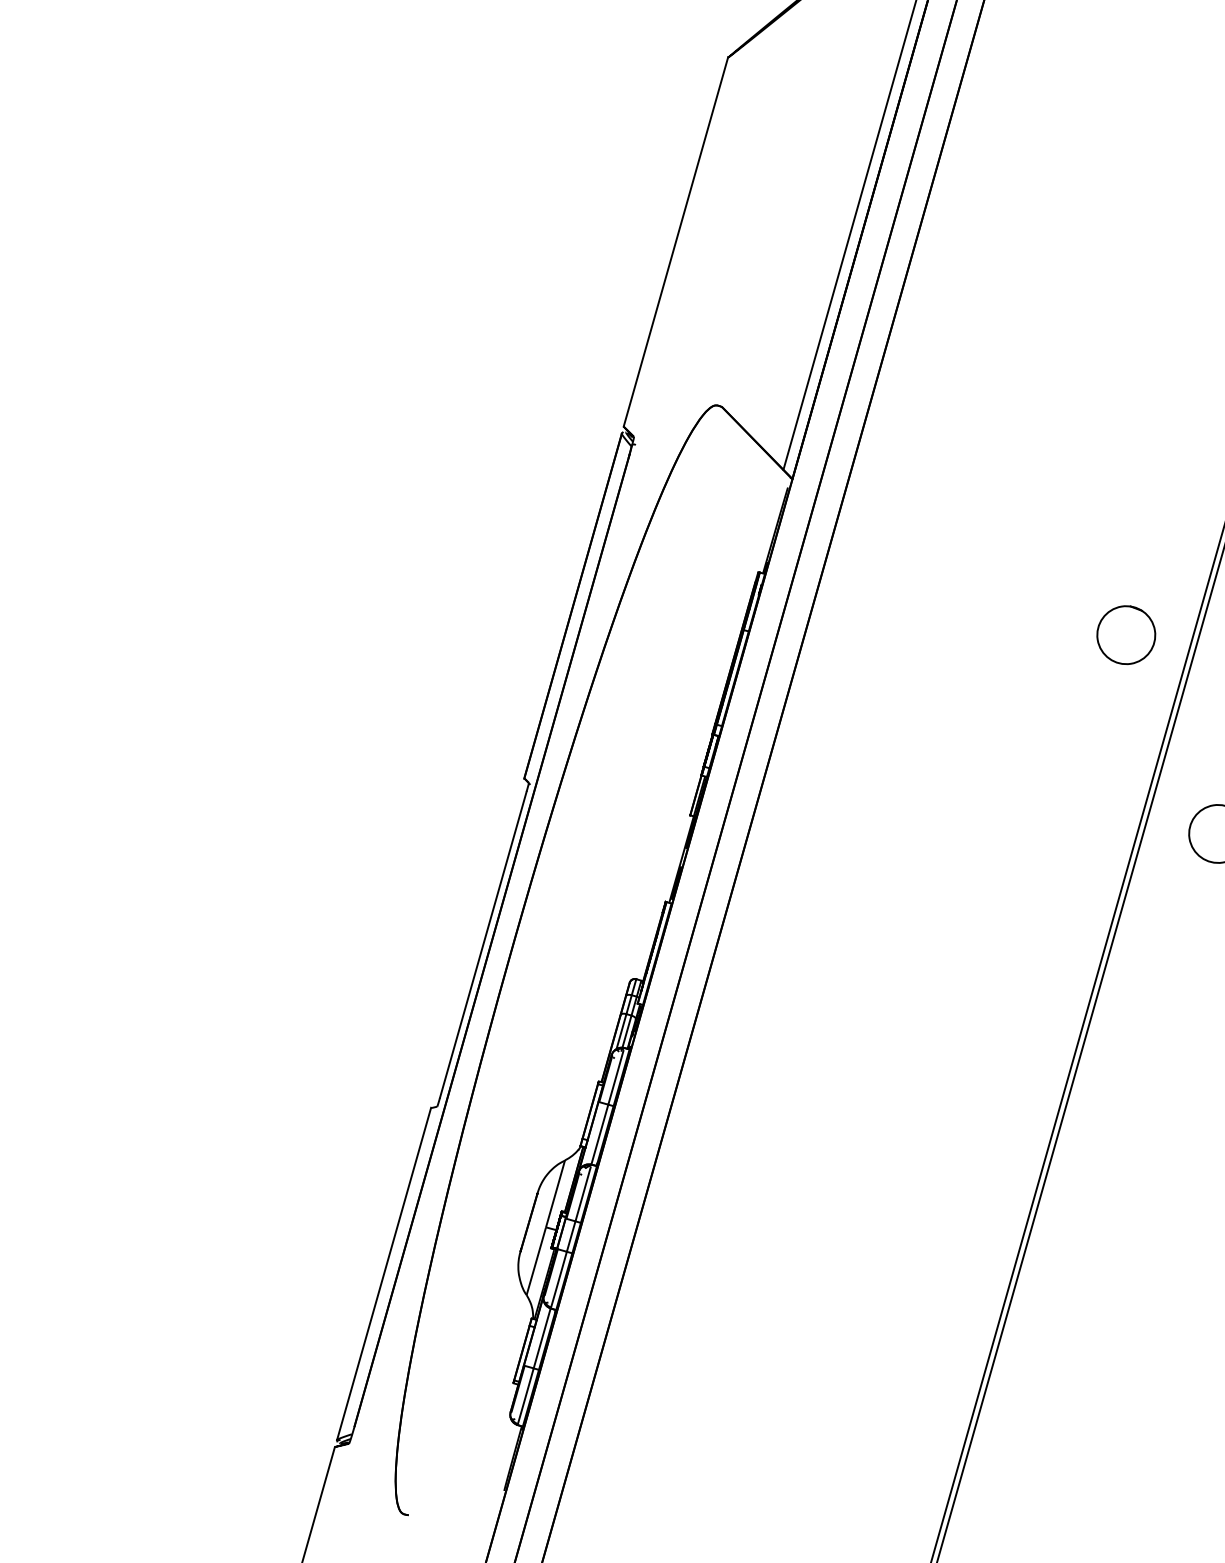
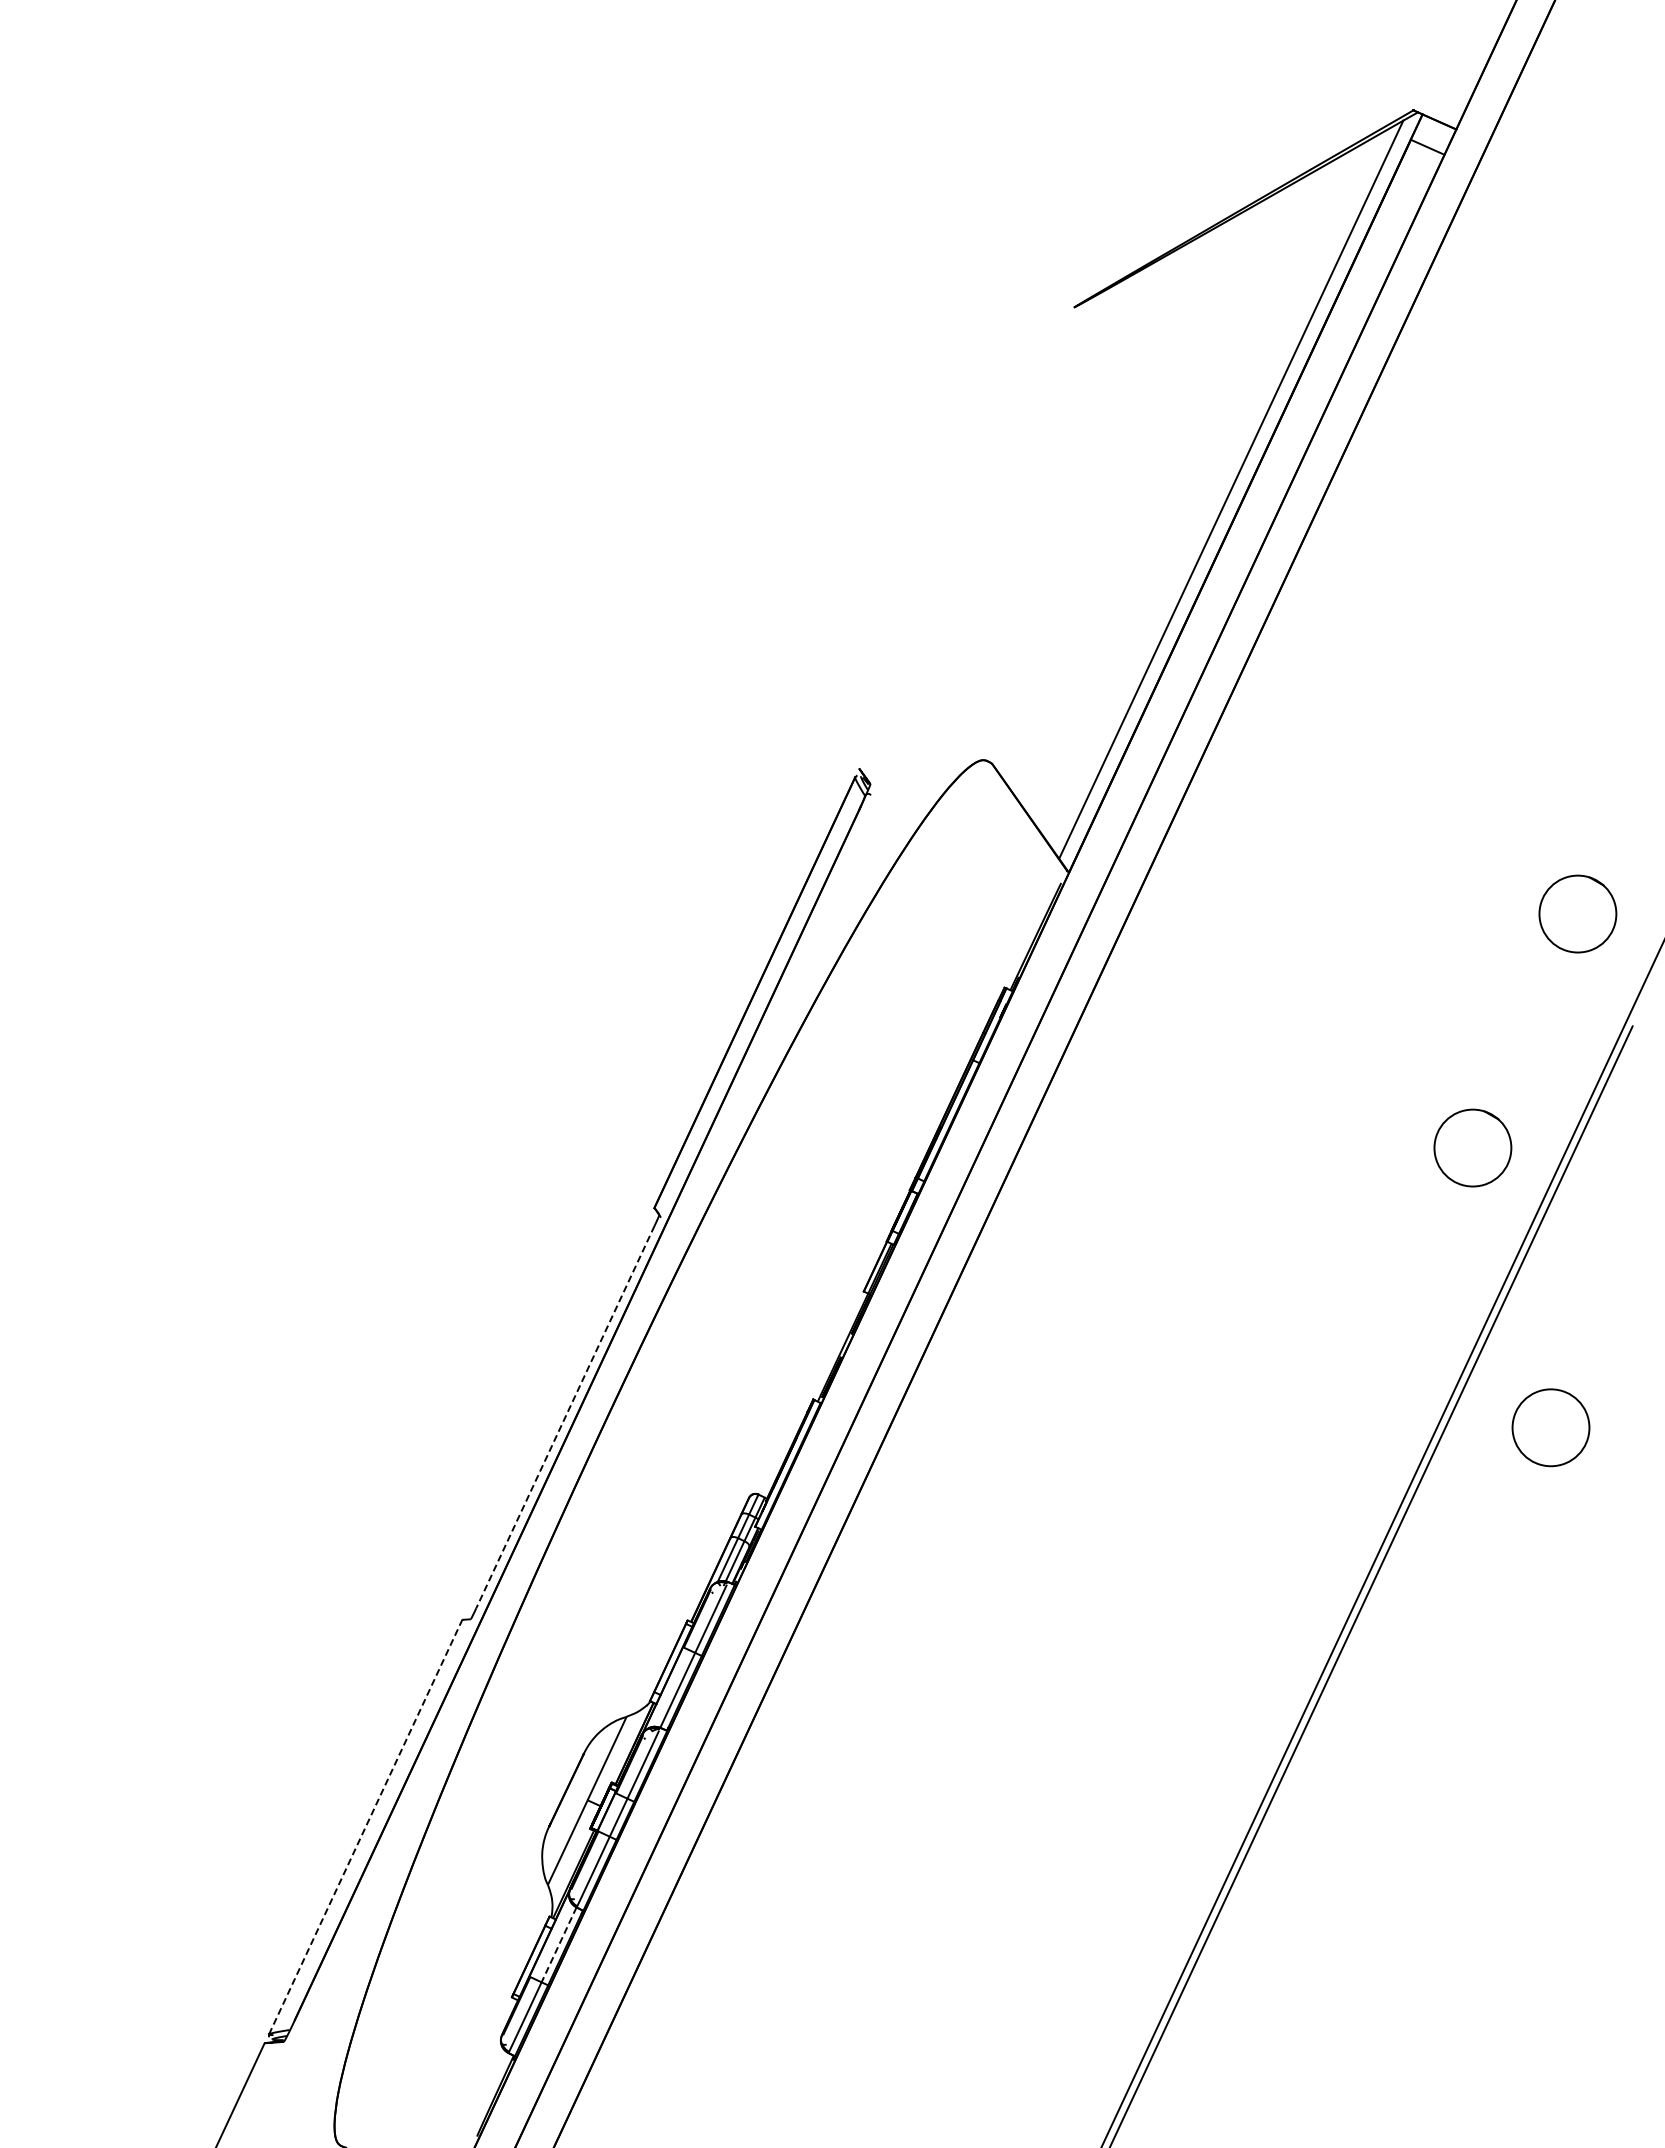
line: (675, 241) -> (966, 537), removed
part: (1175, 447) -> (1577, 913), added
line: (483, 945) -> (565, 1417), solid -> dashed
line: (383, 1273) -> (365, 1826), solid -> dashed
line: (541, 1338) -> (558, 1945), solid -> dashed

